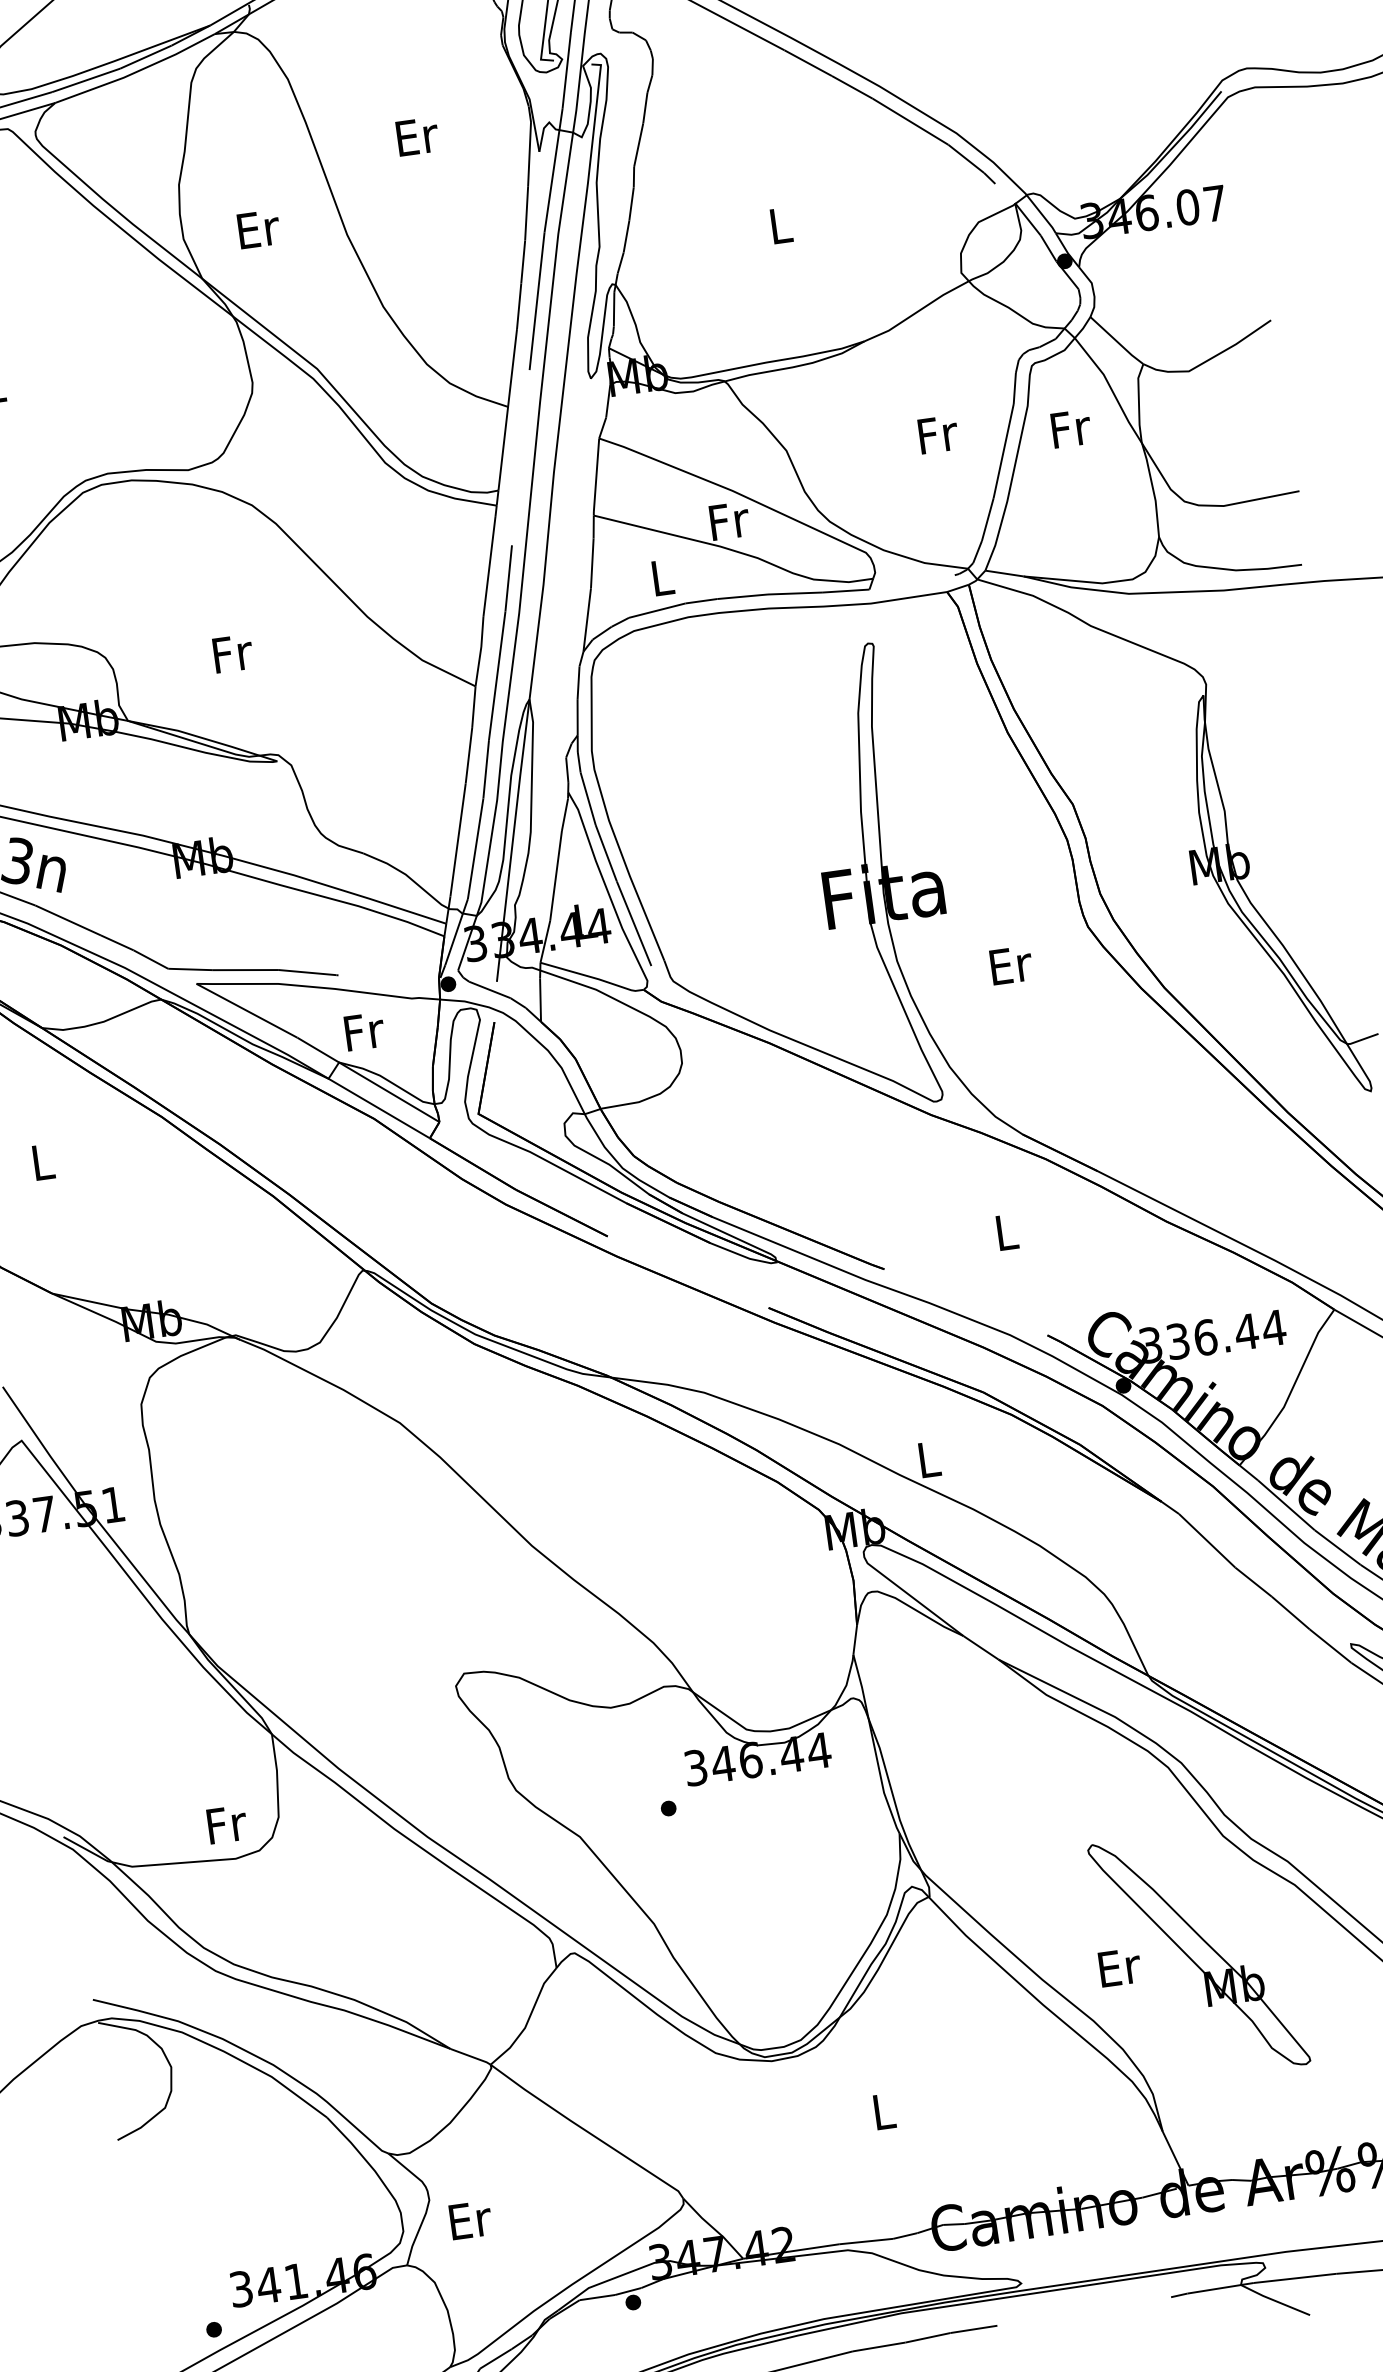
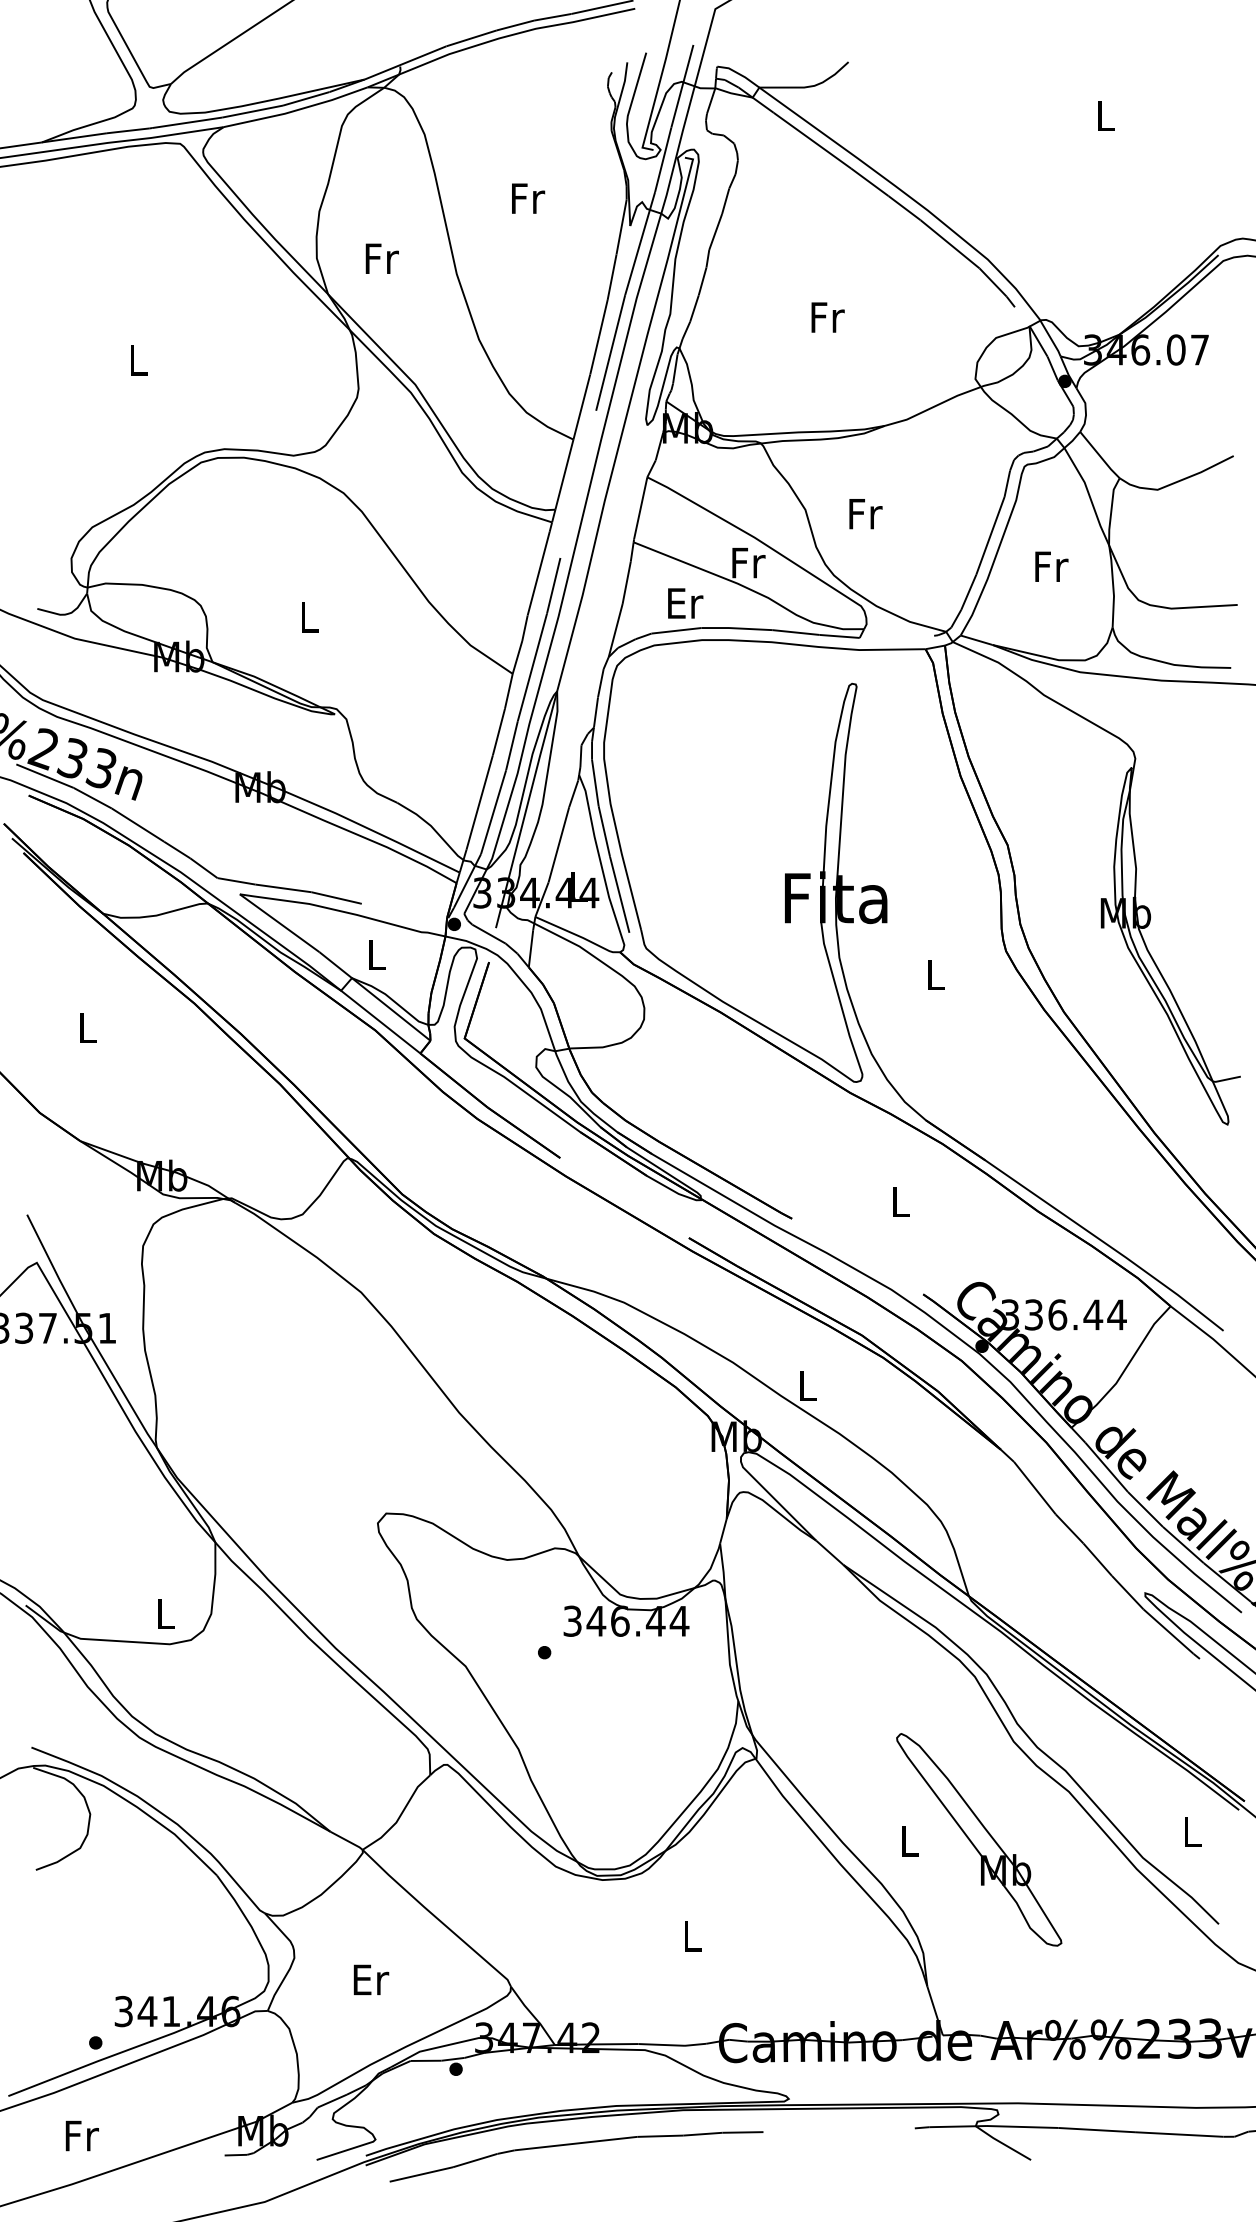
text: (417, 136) -> (528, 198), Er -> Fr
text: (781, 225) -> (827, 317), L -> Fr
text: (259, 228) -> (382, 258), Er -> Fr
text: (1071, 428) -> (1051, 566), moved
text: (938, 435) -> (865, 514), moved
text: (663, 577) -> (685, 603), L -> Er
text: (232, 653) -> (309, 617), Fr -> L
text: (1011, 964) -> (936, 974), Er -> L
text: (364, 1031) -> (377, 954), Fr -> L
text: (227, 1825) -> (166, 1614), Fr -> L
text: (1120, 1967) -> (910, 1841), Er -> L
text: (470, 2219) -> (371, 1979), moved

